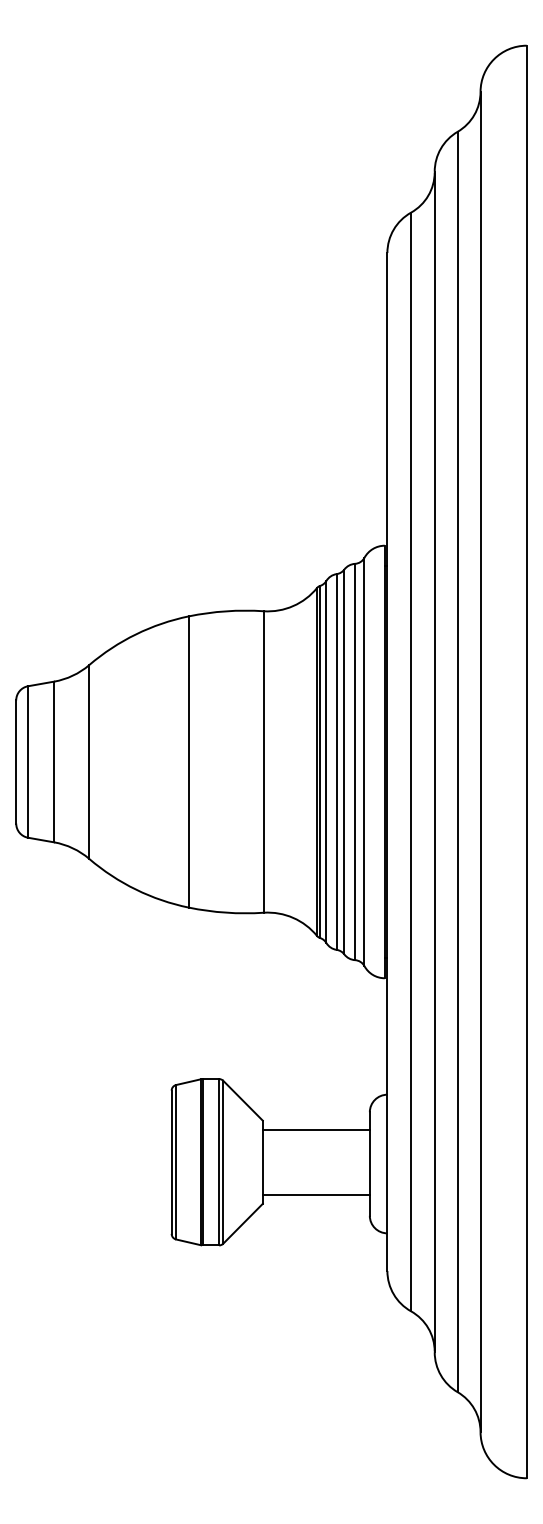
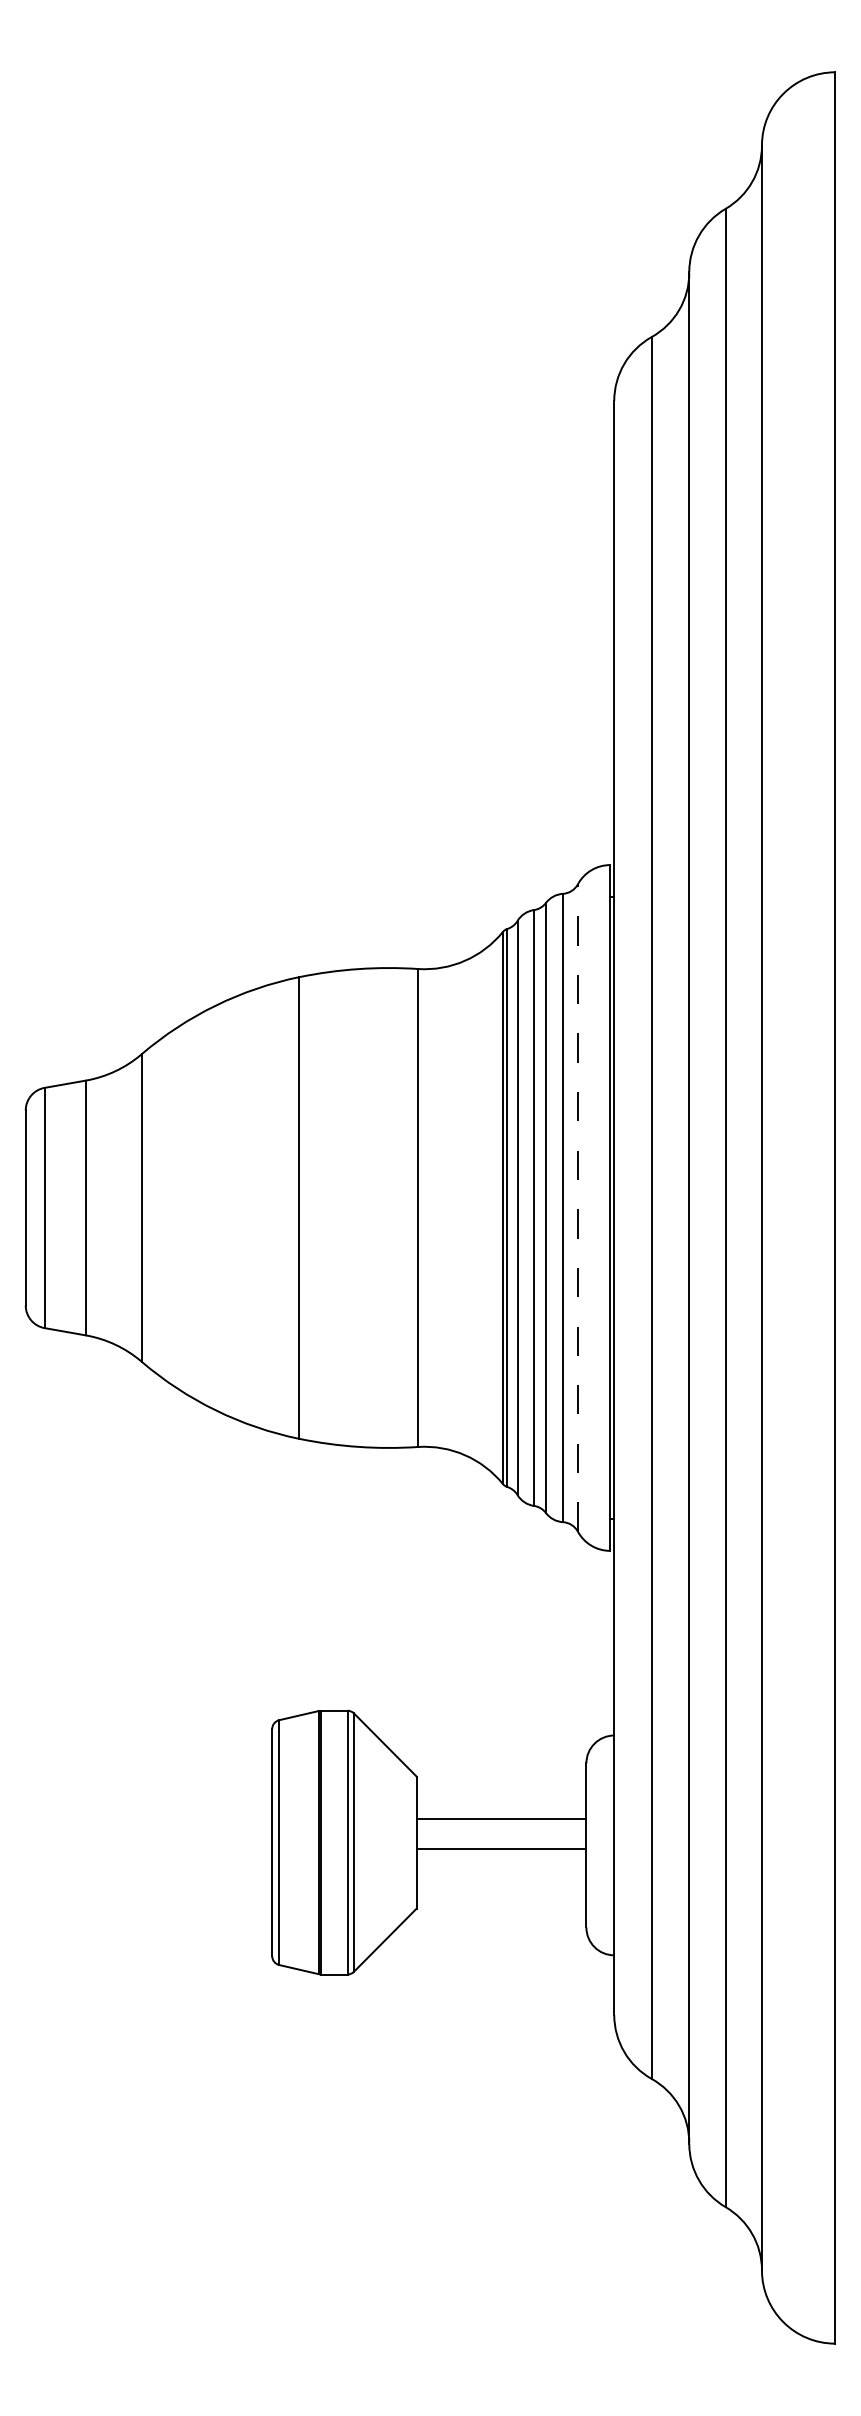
line: (364, 761) -> (577, 1207), solid -> dashed
line: (315, 1129) -> (500, 1819), moved
line: (315, 1194) -> (500, 1847), moved

